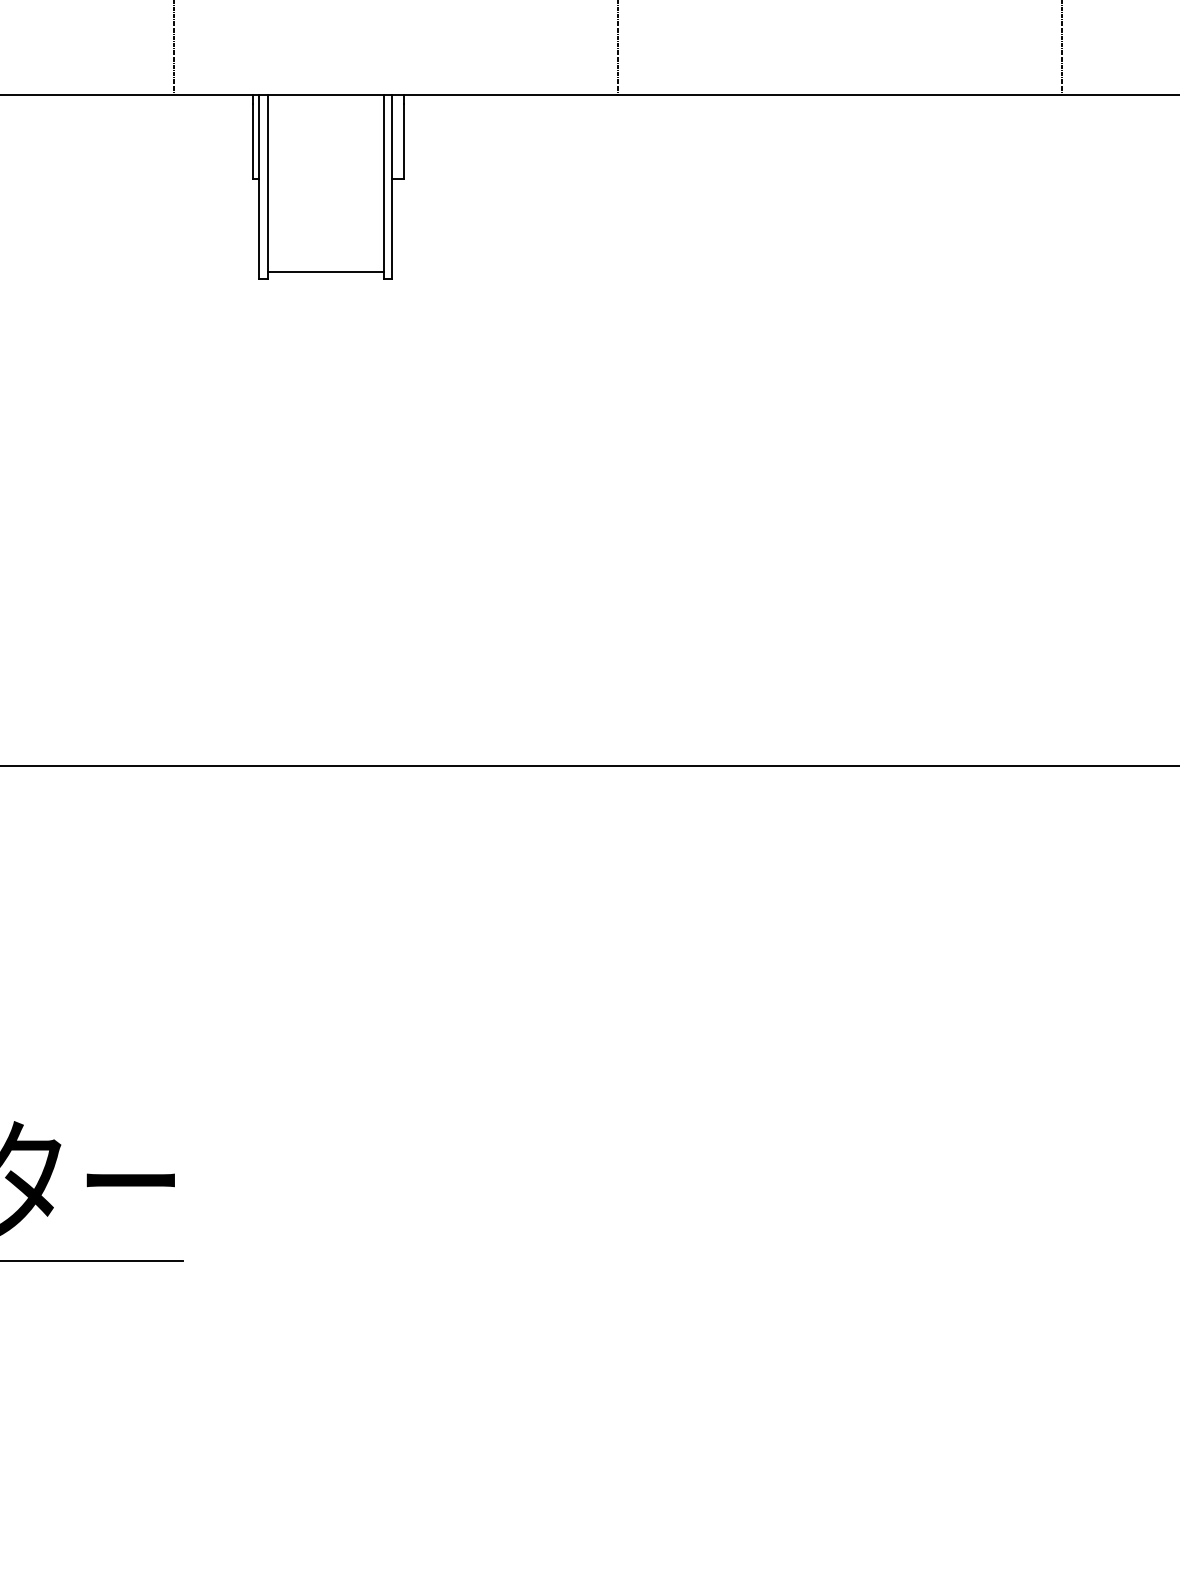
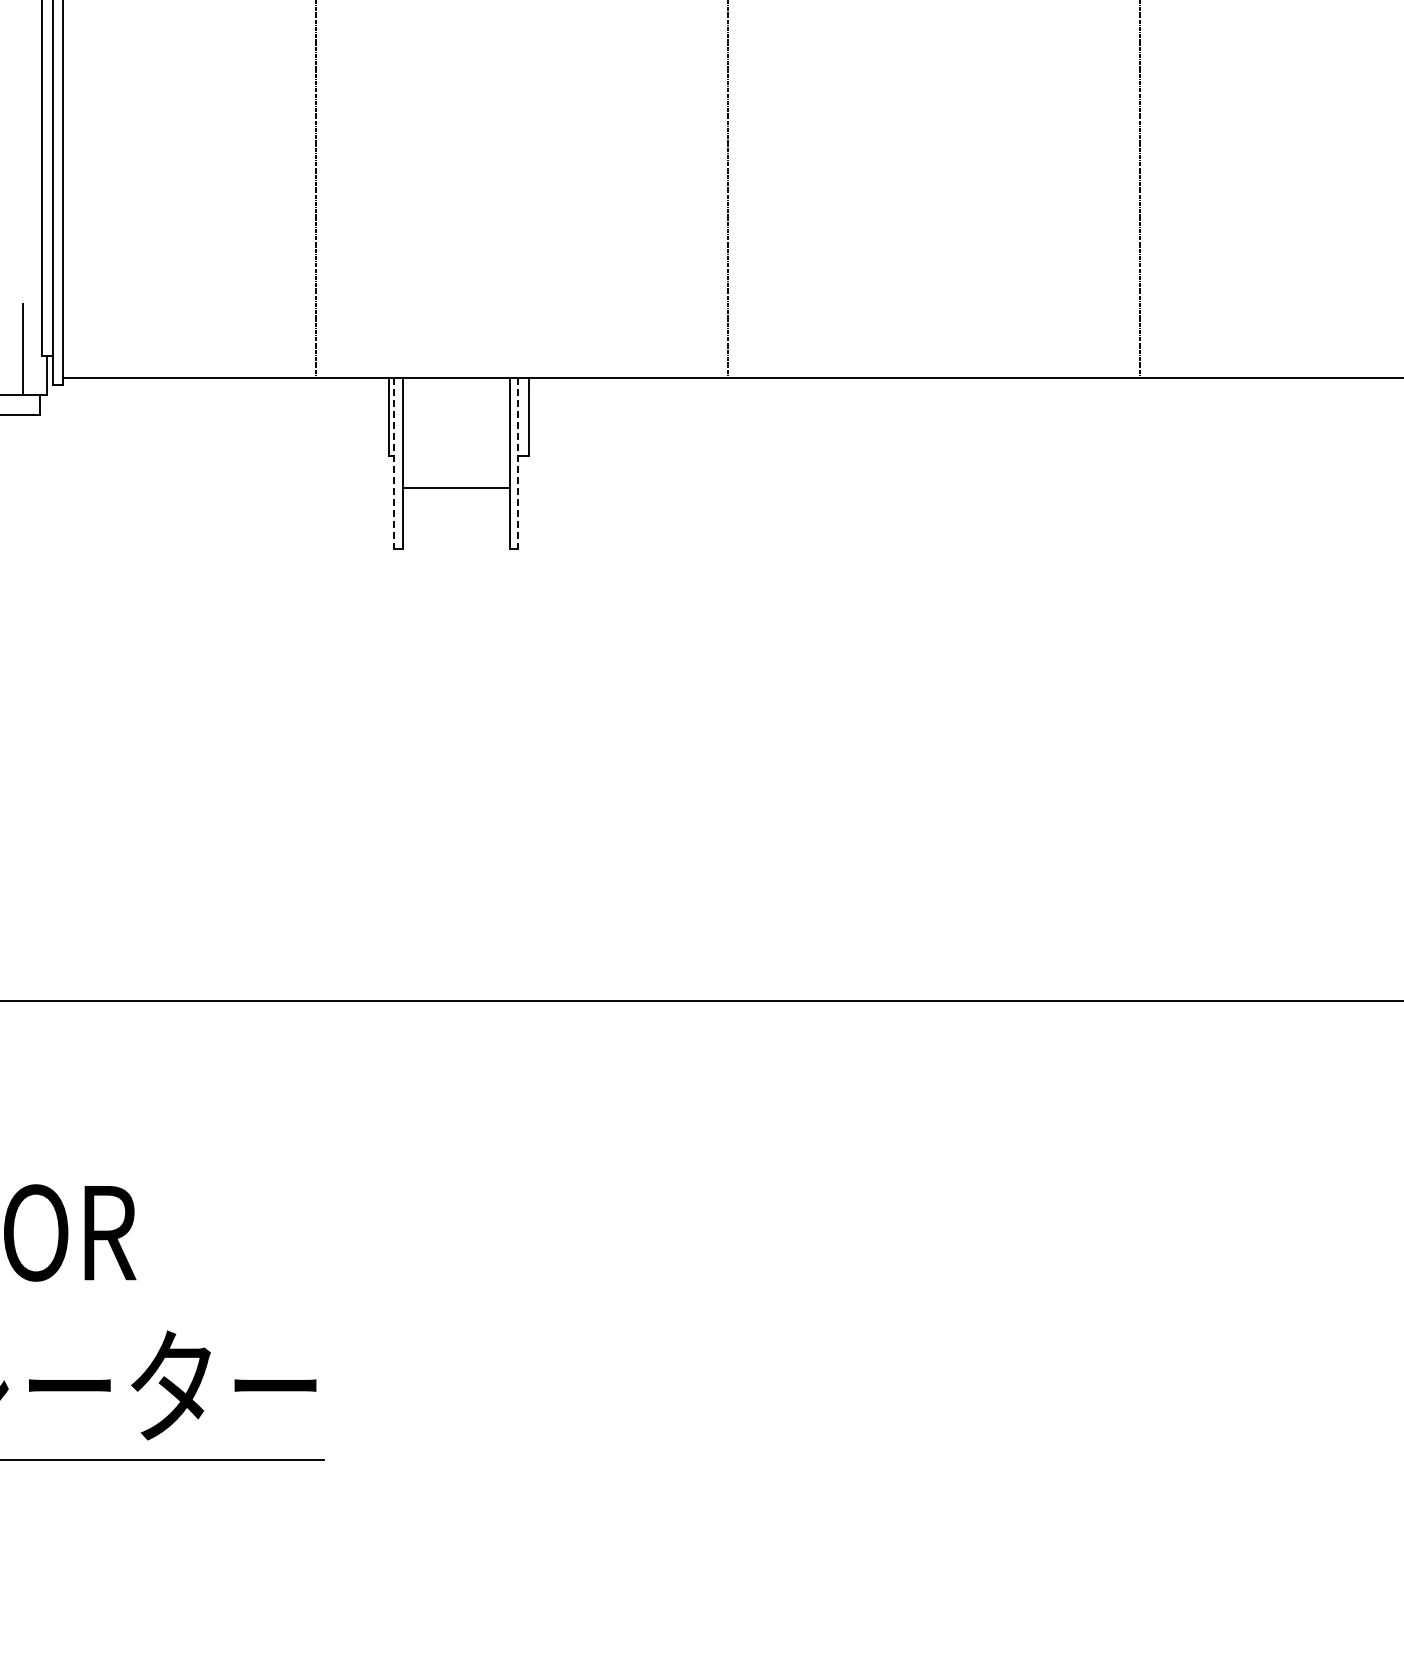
line: (259, 186) -> (394, 463), solid -> dashed
line: (392, 186) -> (518, 463), solid -> dashed
line: (325, 271) -> (456, 487), moved

